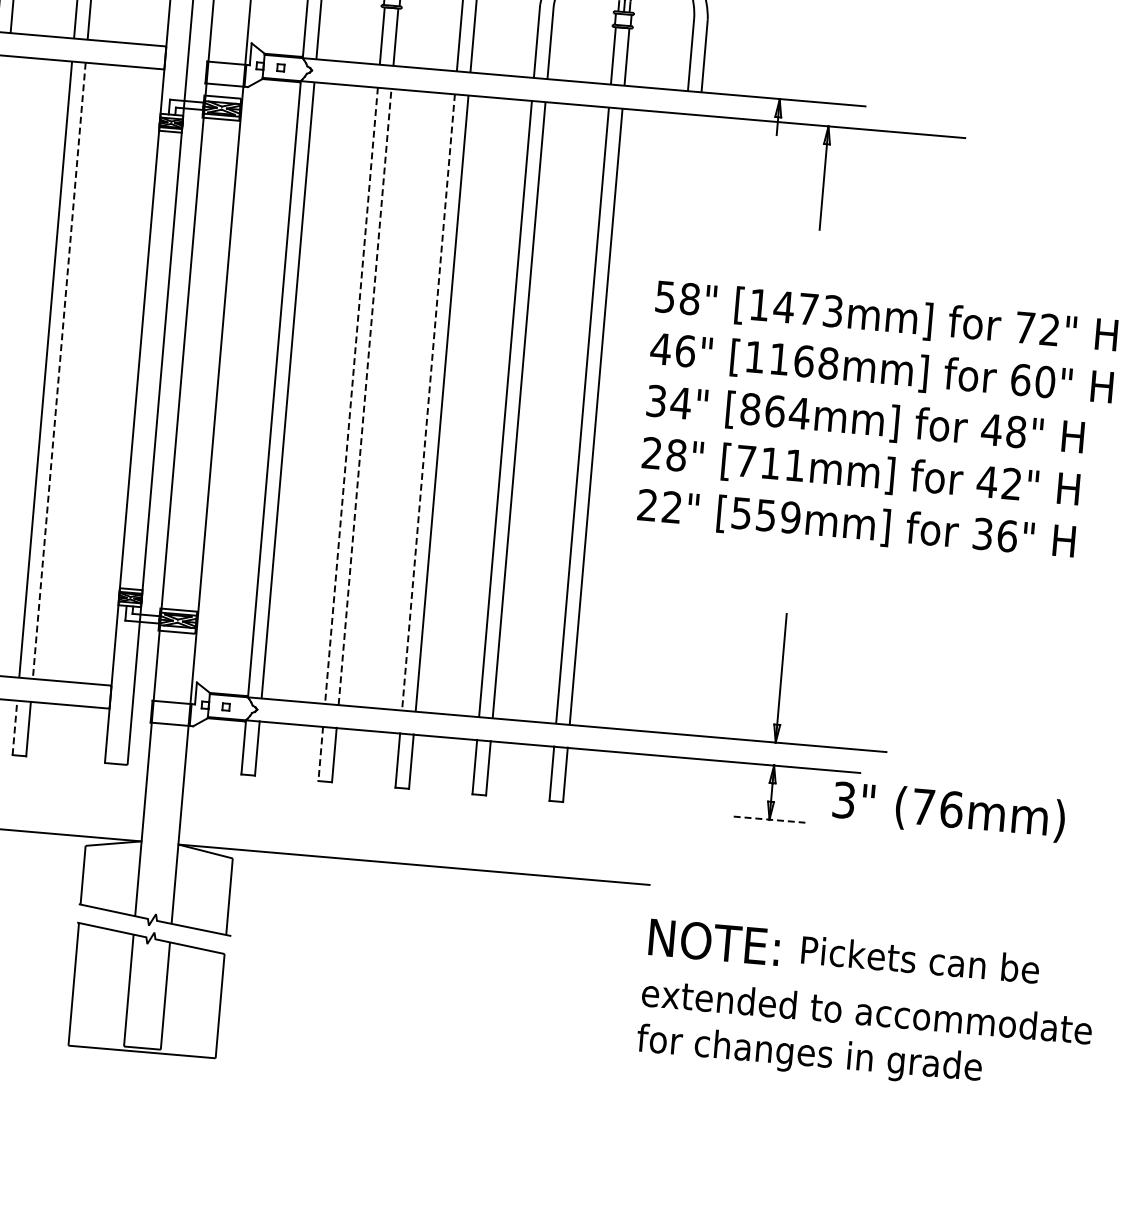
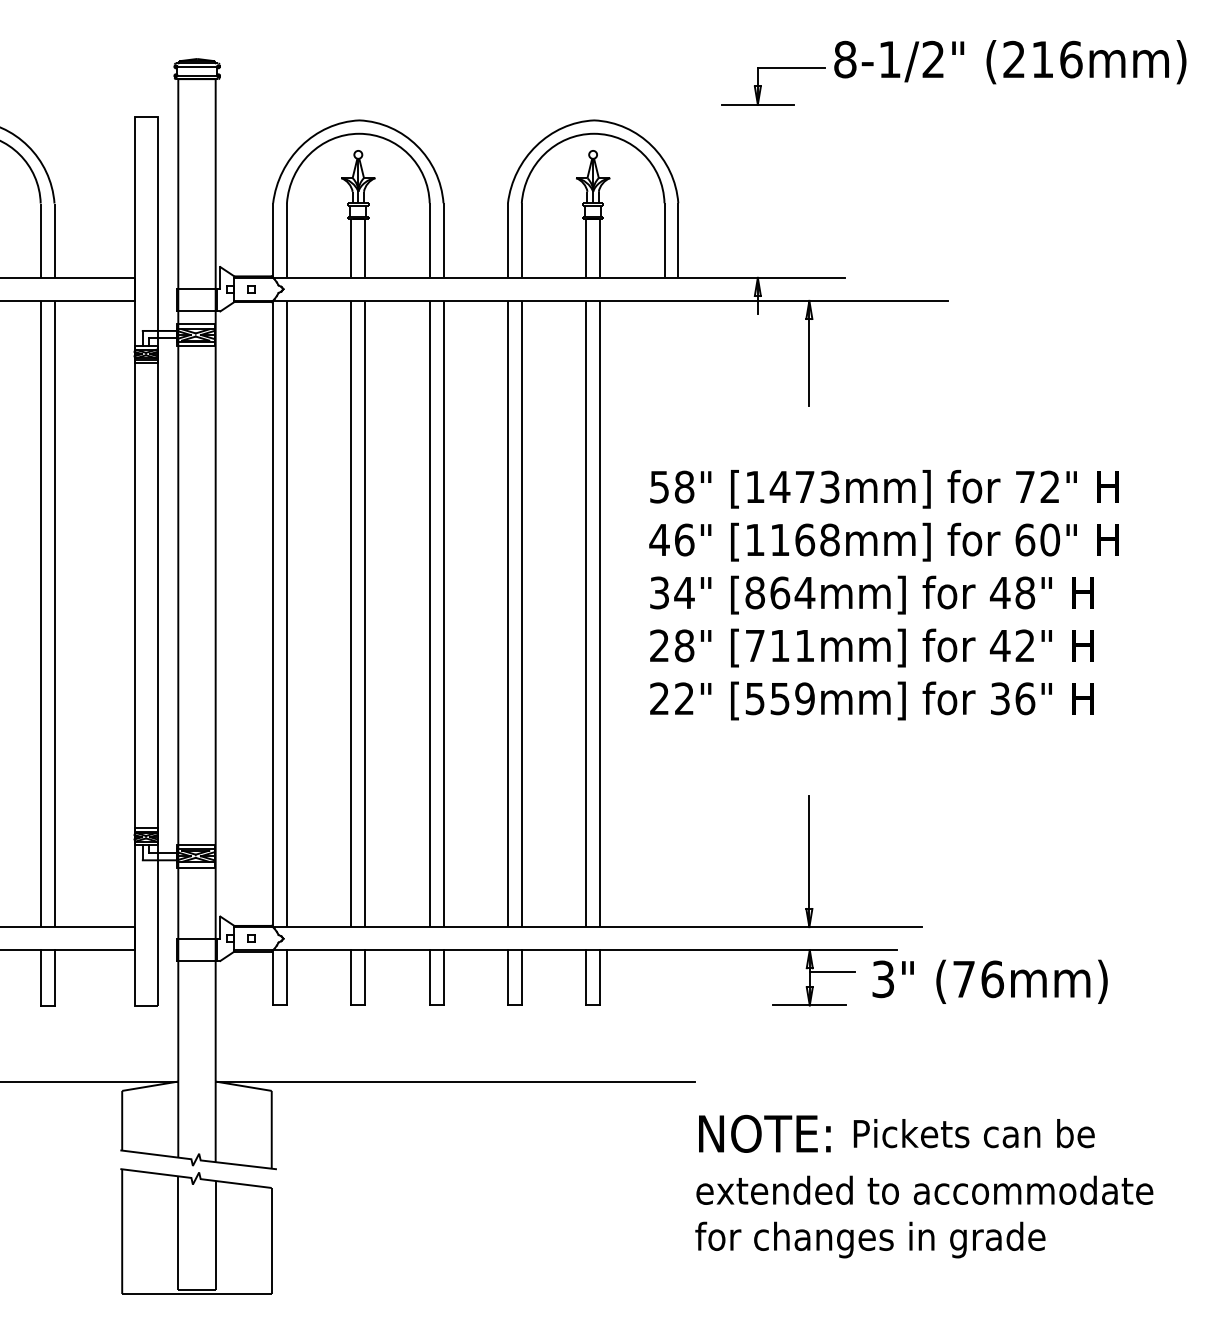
line: (59, 371) -> (54, 614), dashed -> solid
line: (351, 396) -> (351, 614), dashed -> solid
line: (365, 396) -> (365, 613), dashed -> solid
line: (428, 402) -> (429, 614), dashed -> solid
line: (14, 728) -> (40, 978), dashed -> solid
line: (320, 753) -> (351, 977), dashed -> solid
line: (793, 788) -> (831, 971), added
line: (770, 819) -> (810, 1005), dashed -> solid

